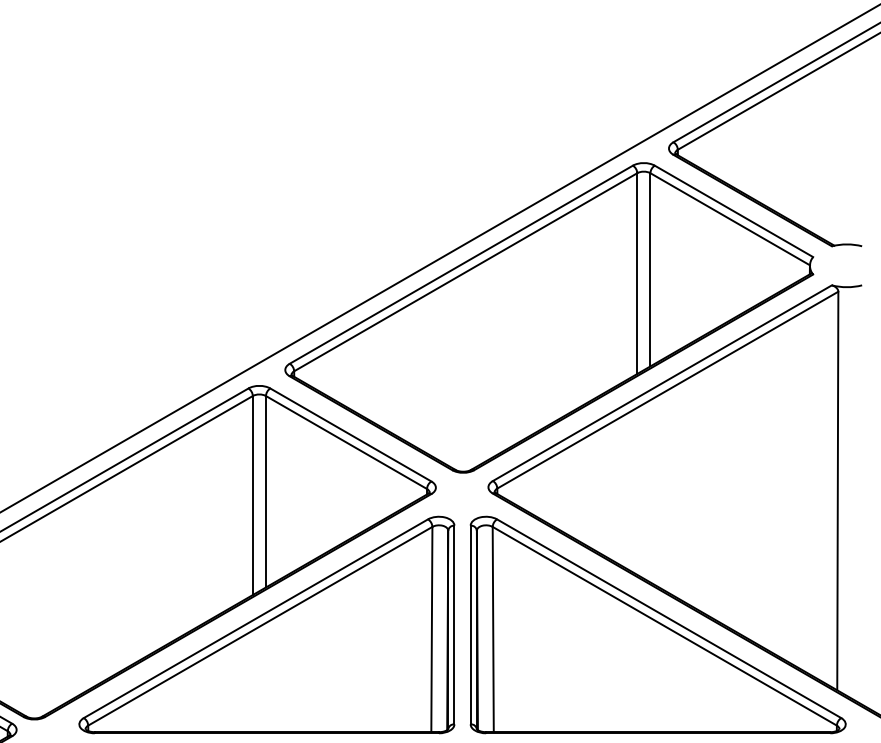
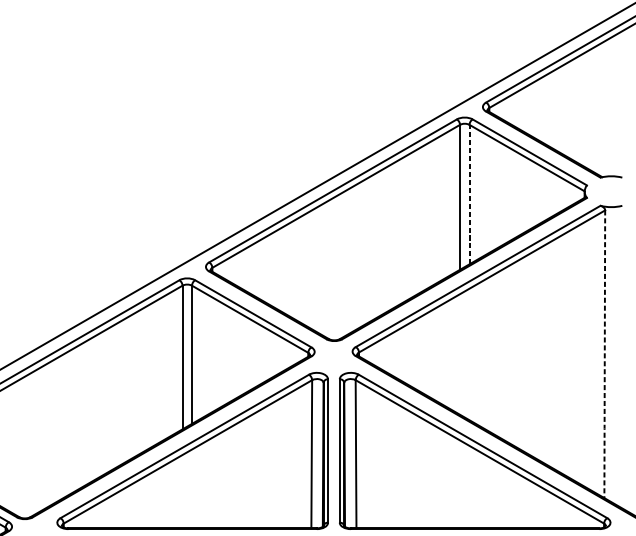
line: (650, 269) -> (469, 194), solid -> dashed
line: (837, 491) -> (604, 354), solid -> dashed

